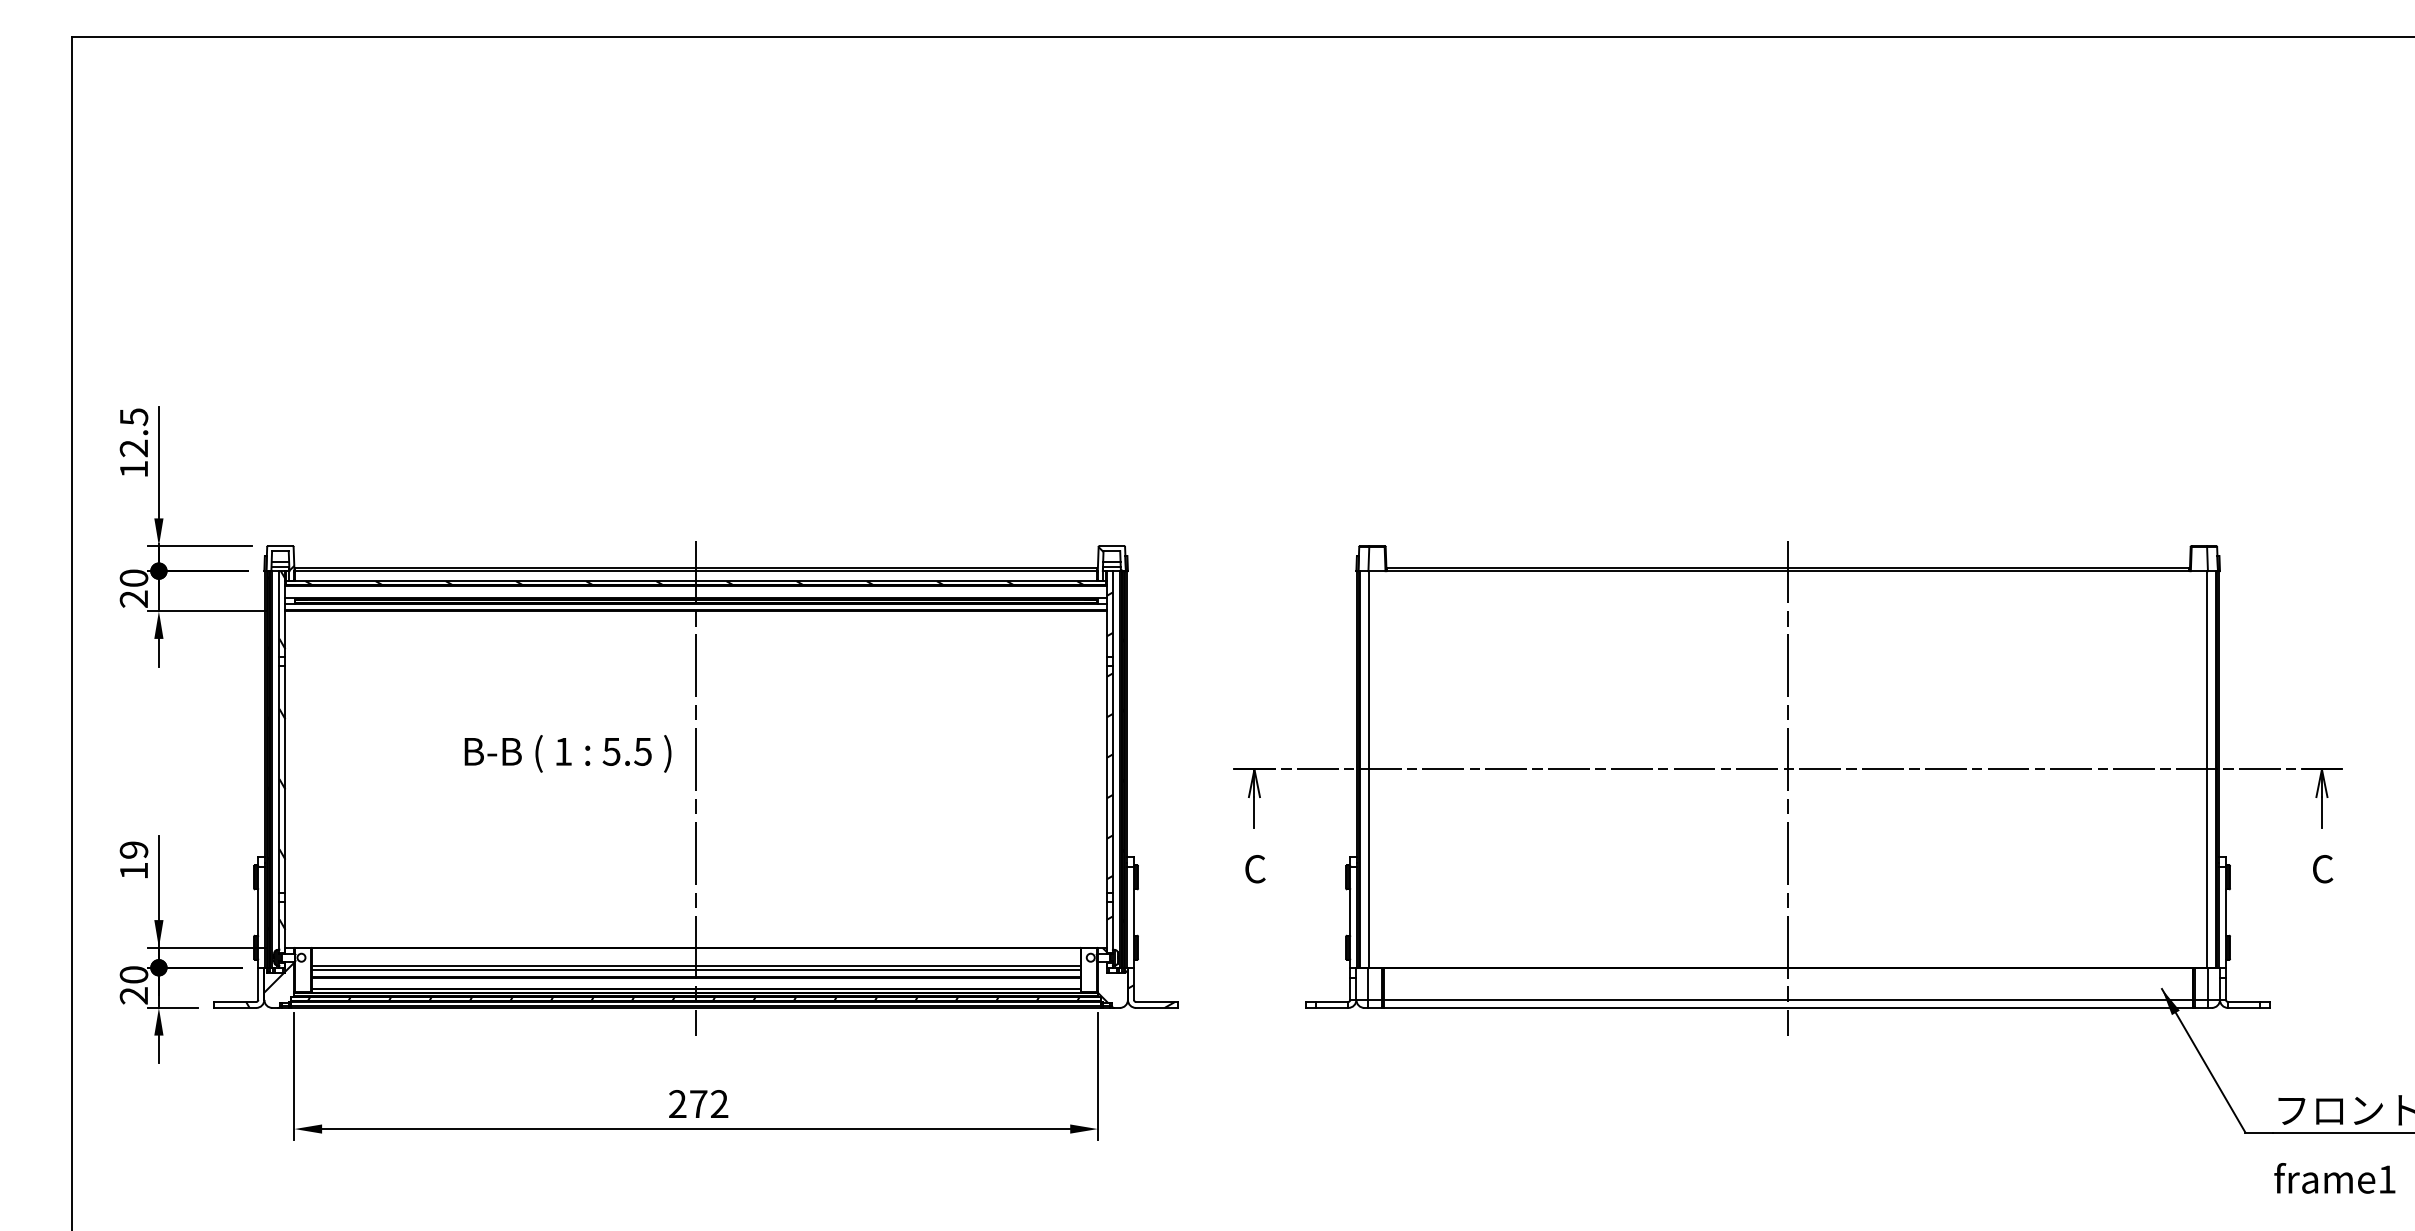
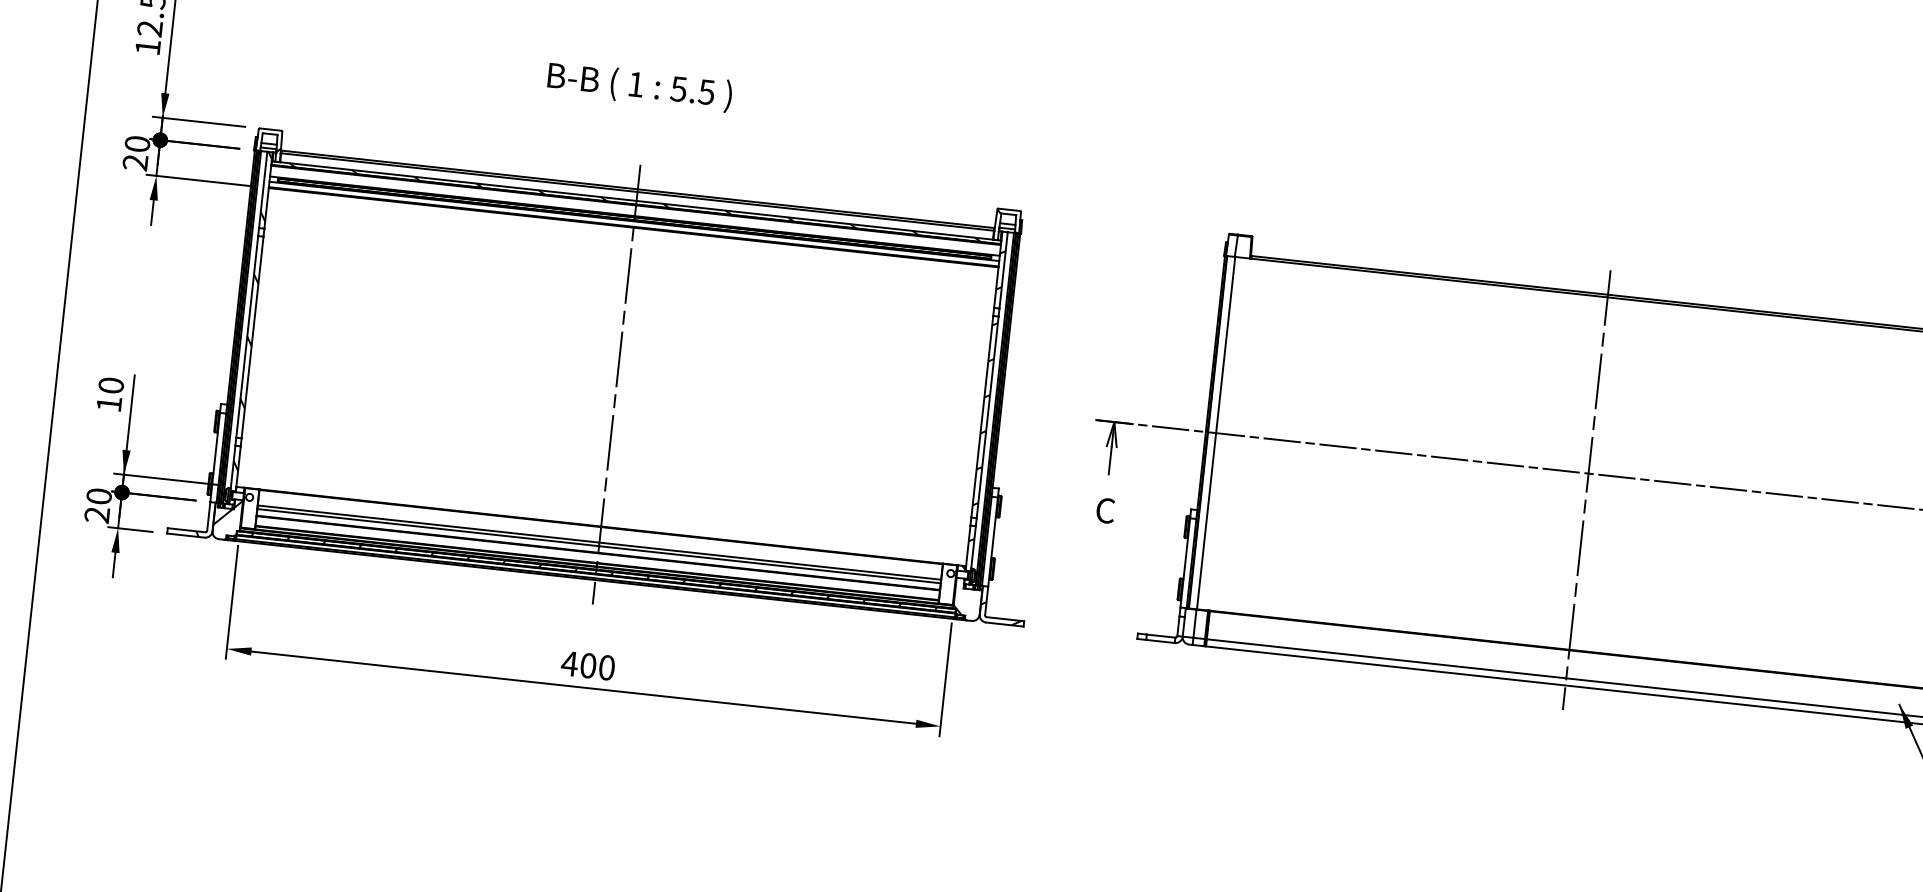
text: (567, 753) -> (639, 86), moved
text: (133, 849) -> (110, 385), 19 -> 10
text: (698, 1104) -> (588, 666), 272 -> 400

